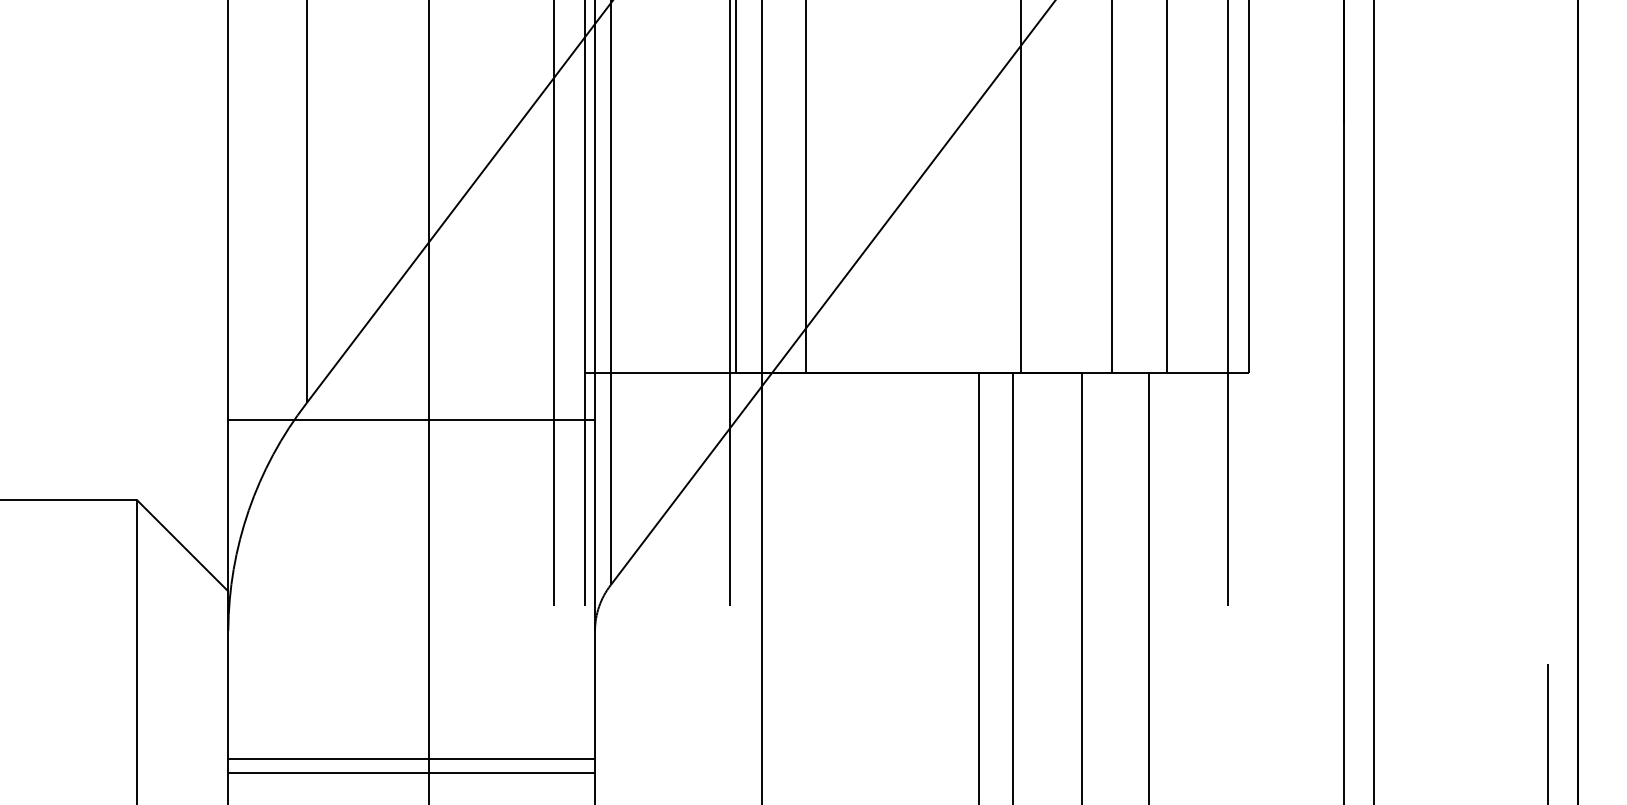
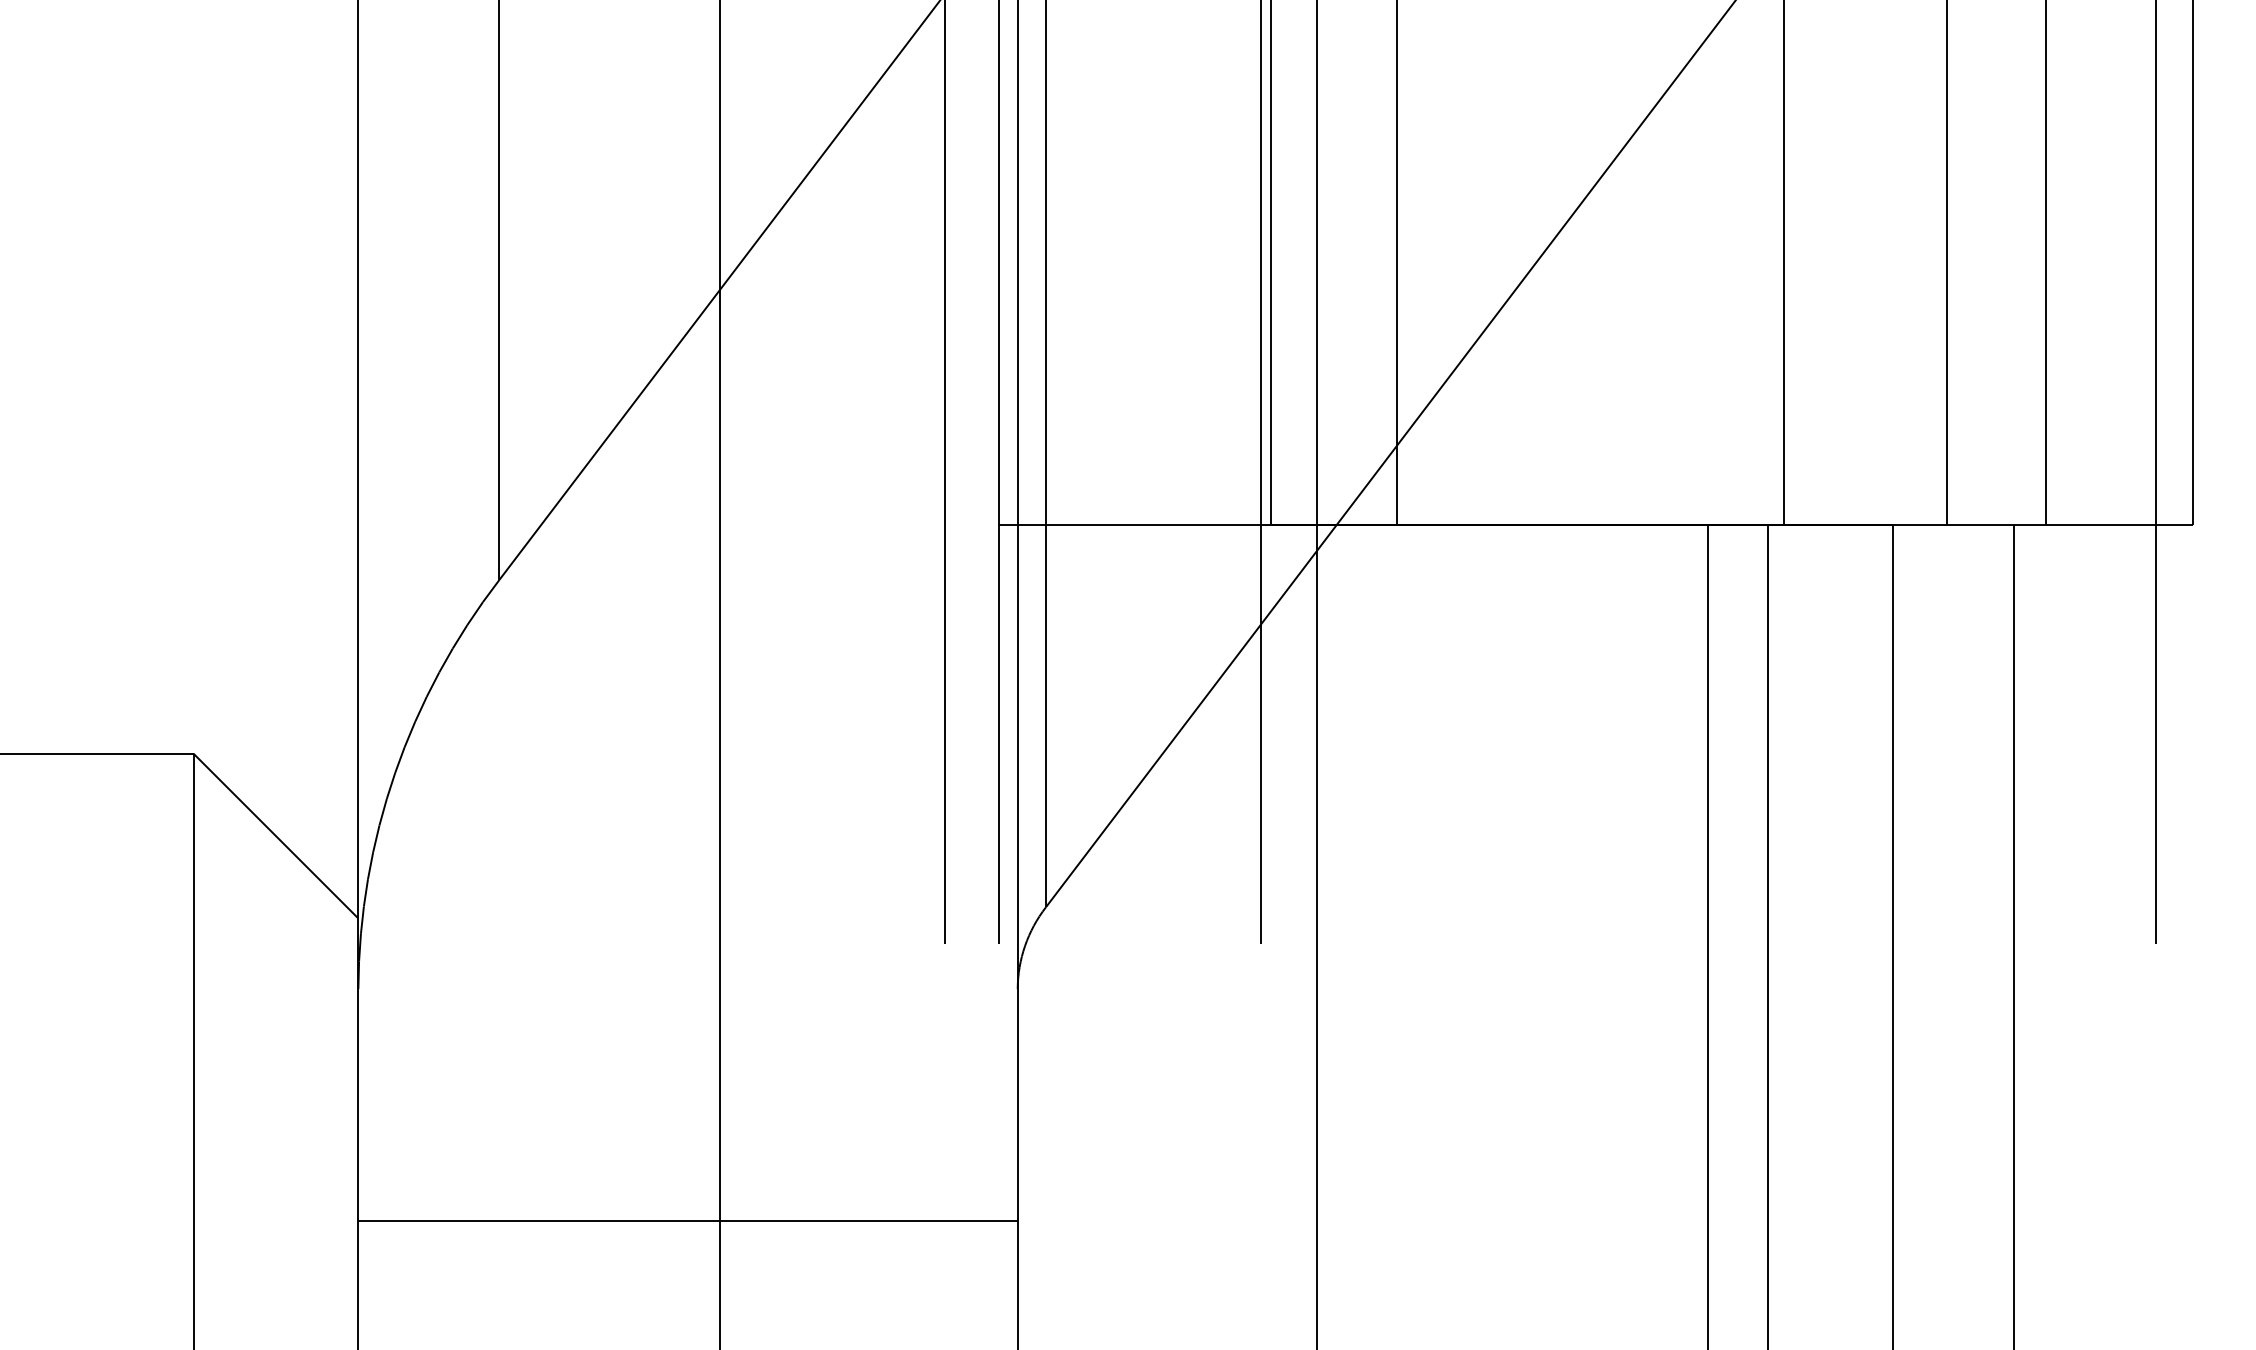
line: (411, 420) -> (687, 611), removed
line: (411, 772) -> (687, 1244), removed

